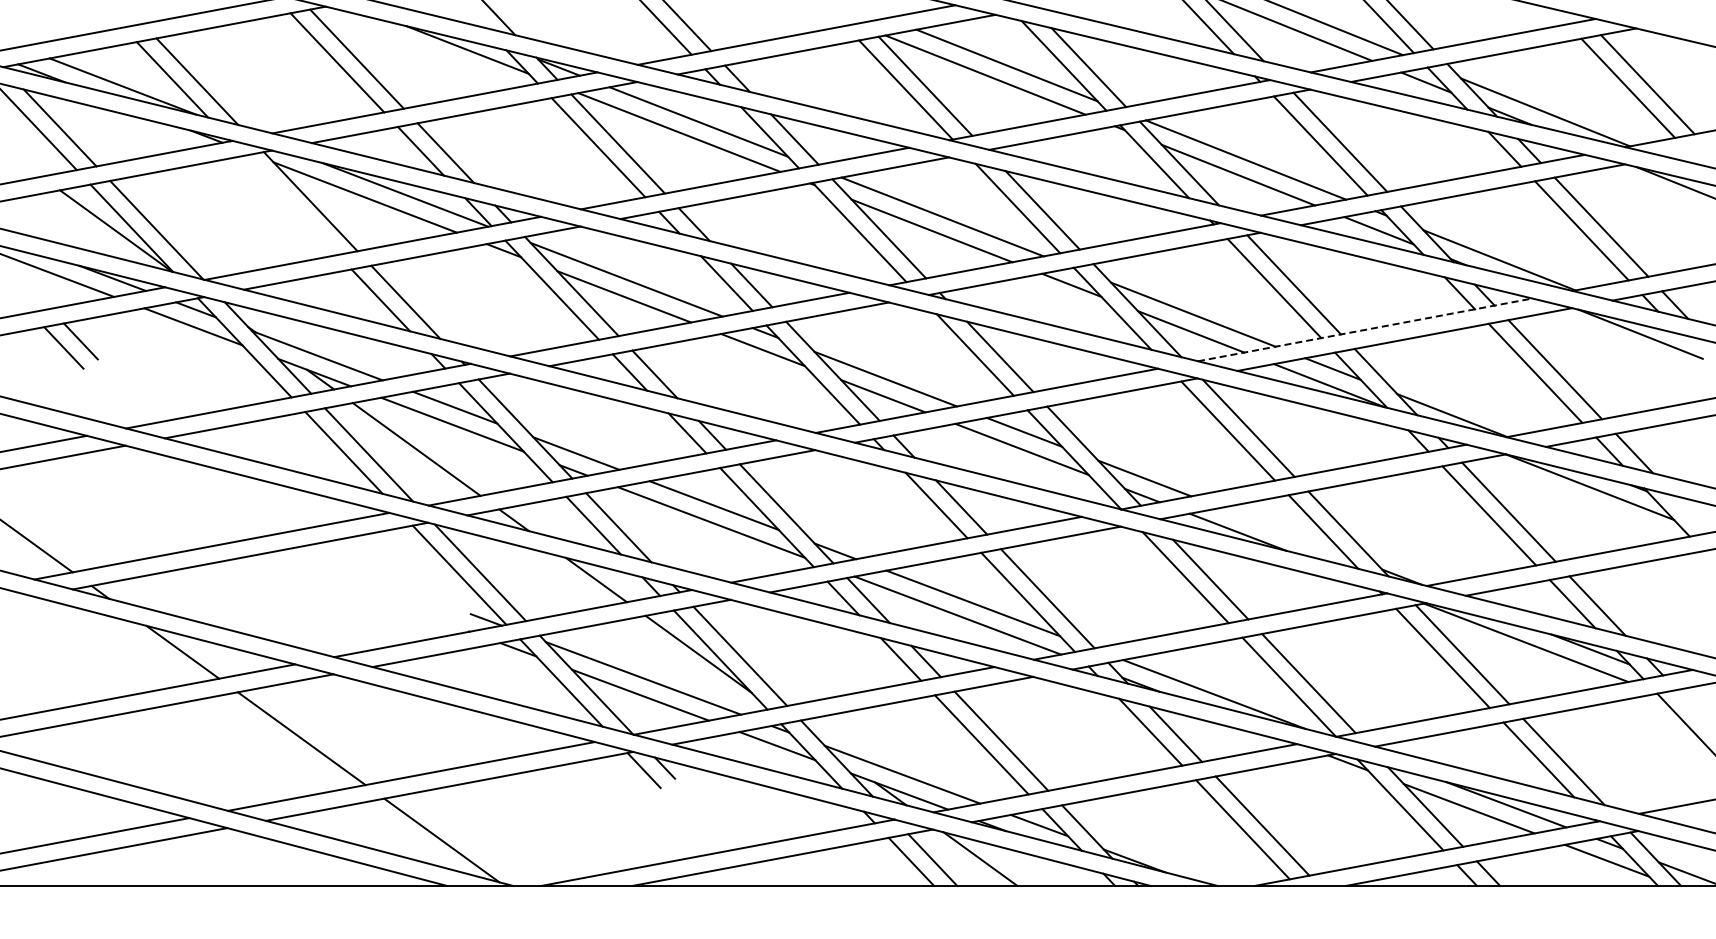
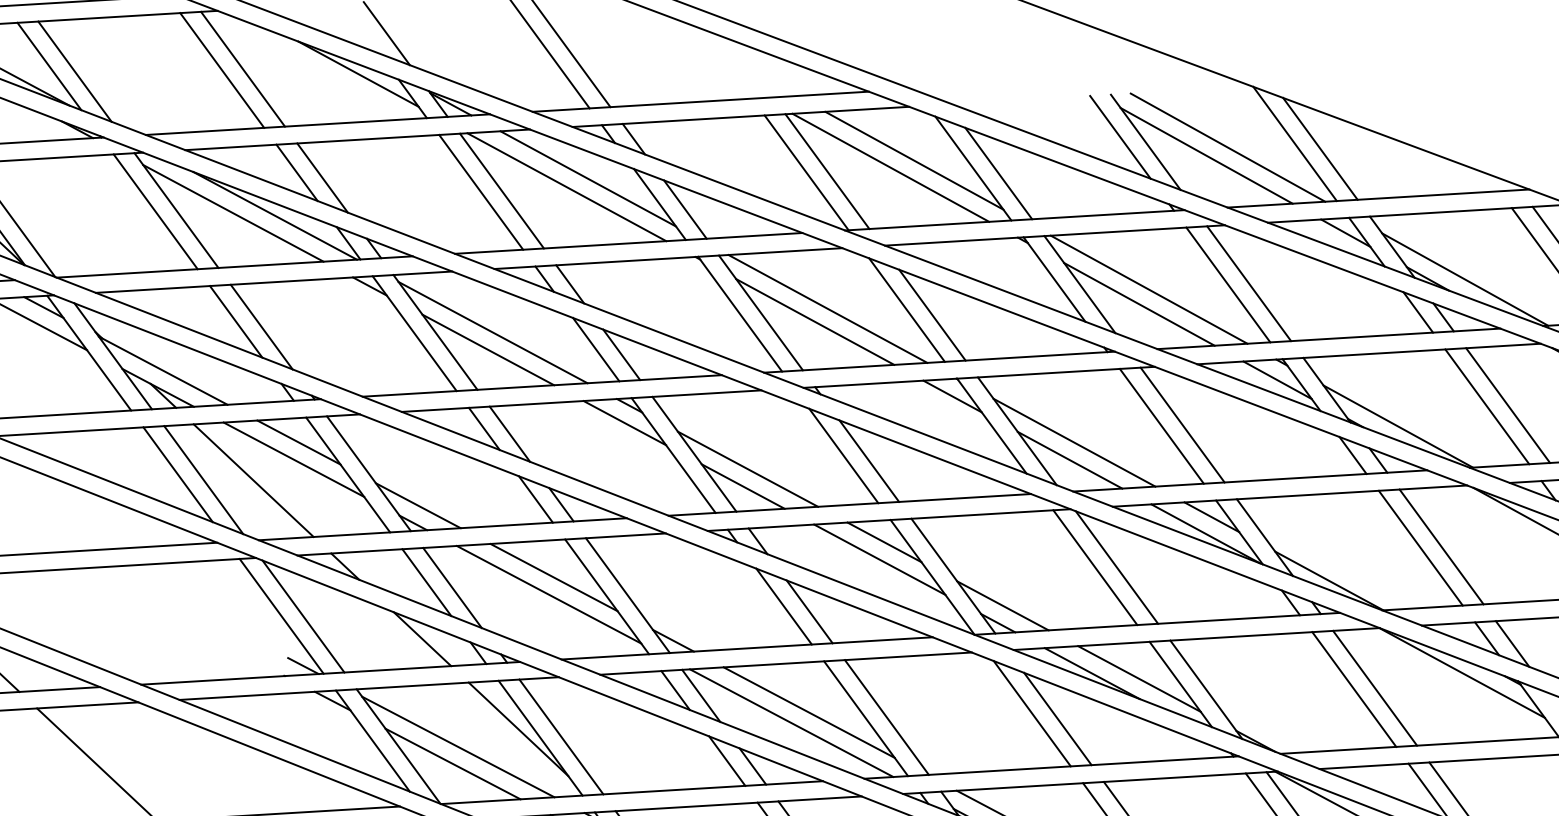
line: (290, 204) -> (155, 210), added
line: (1365, 329) -> (1250, 480), dashed -> solid
line: (1283, 531) -> (1139, 678), added

